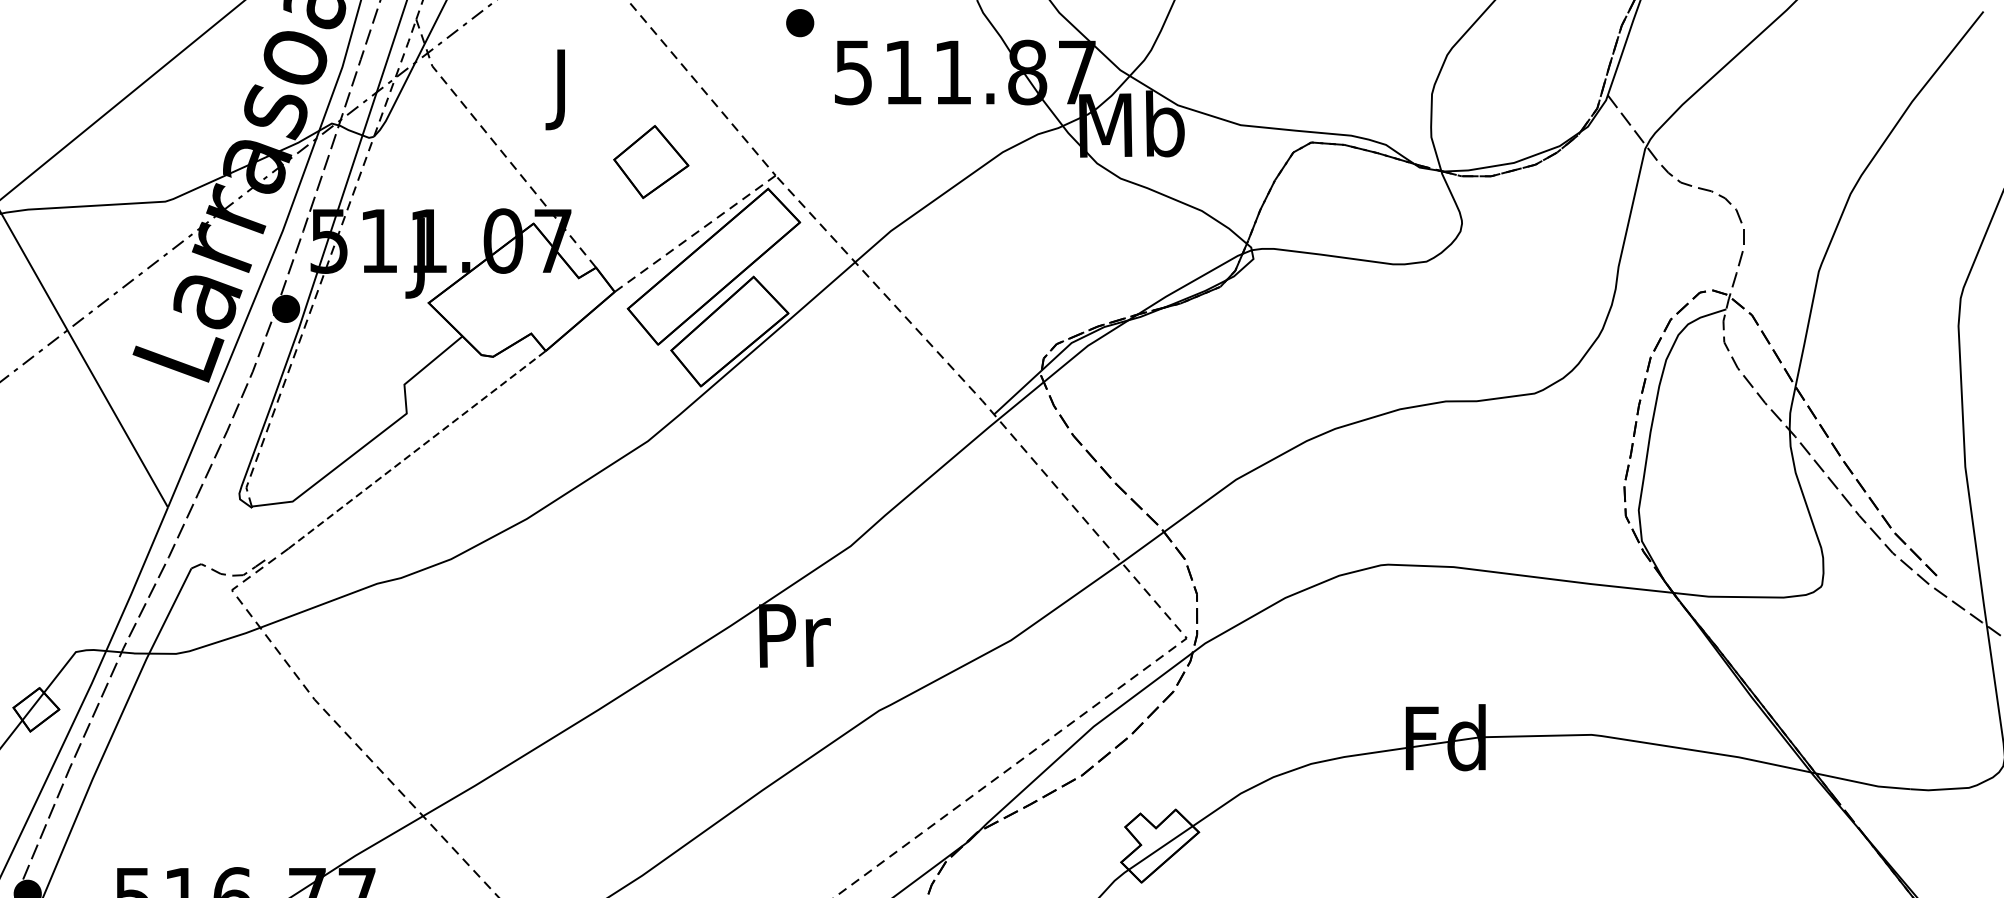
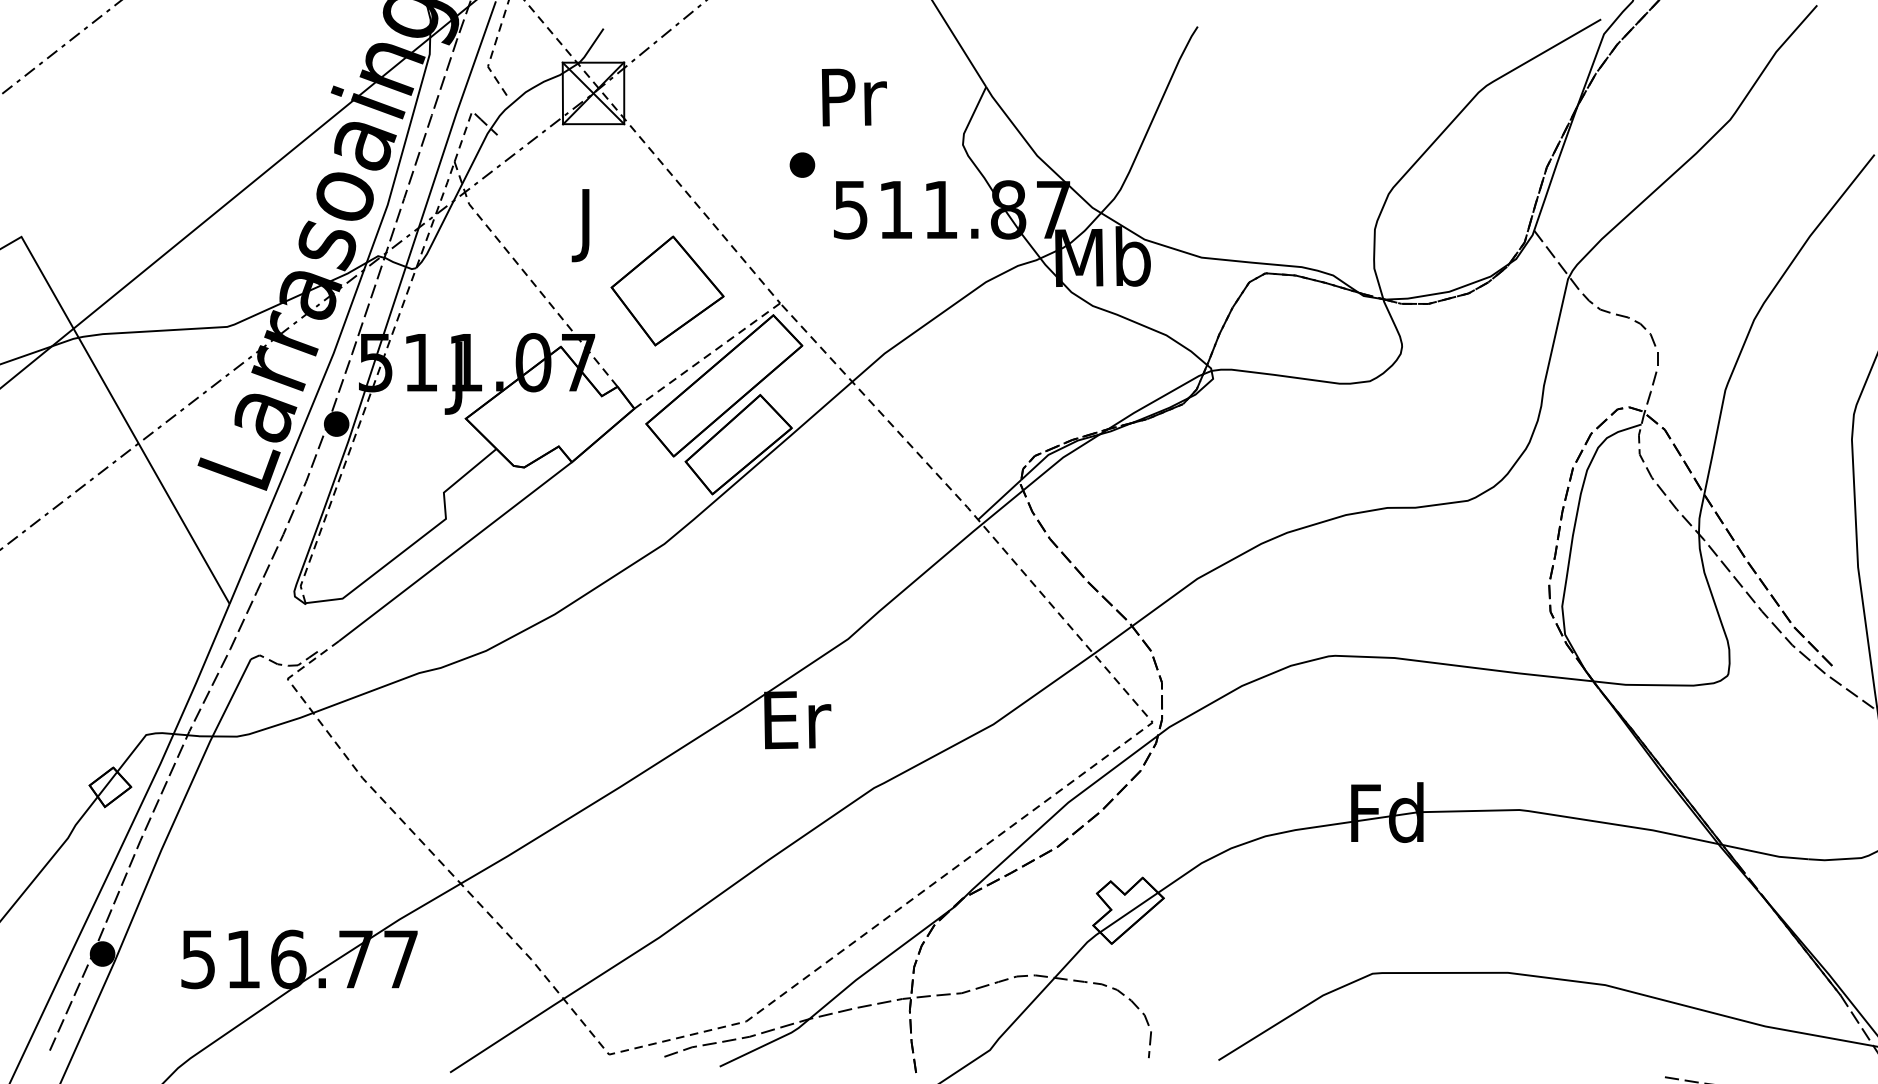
part: (651, 161) -> (667, 290), size x1.67
line: (417, 449) -> (455, 551), dashed -> solid
text: (794, 636) -> (797, 720), Pr -> Er

